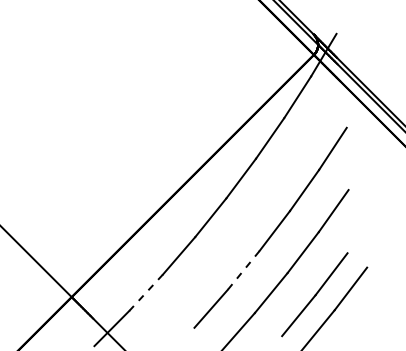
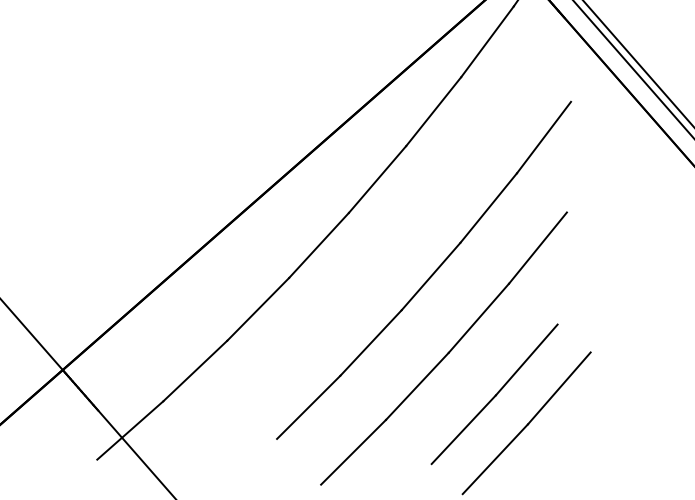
line: (243, 270) -> (370, 342), dashed -> solid
line: (146, 292) -> (196, 370), dashed -> solid

